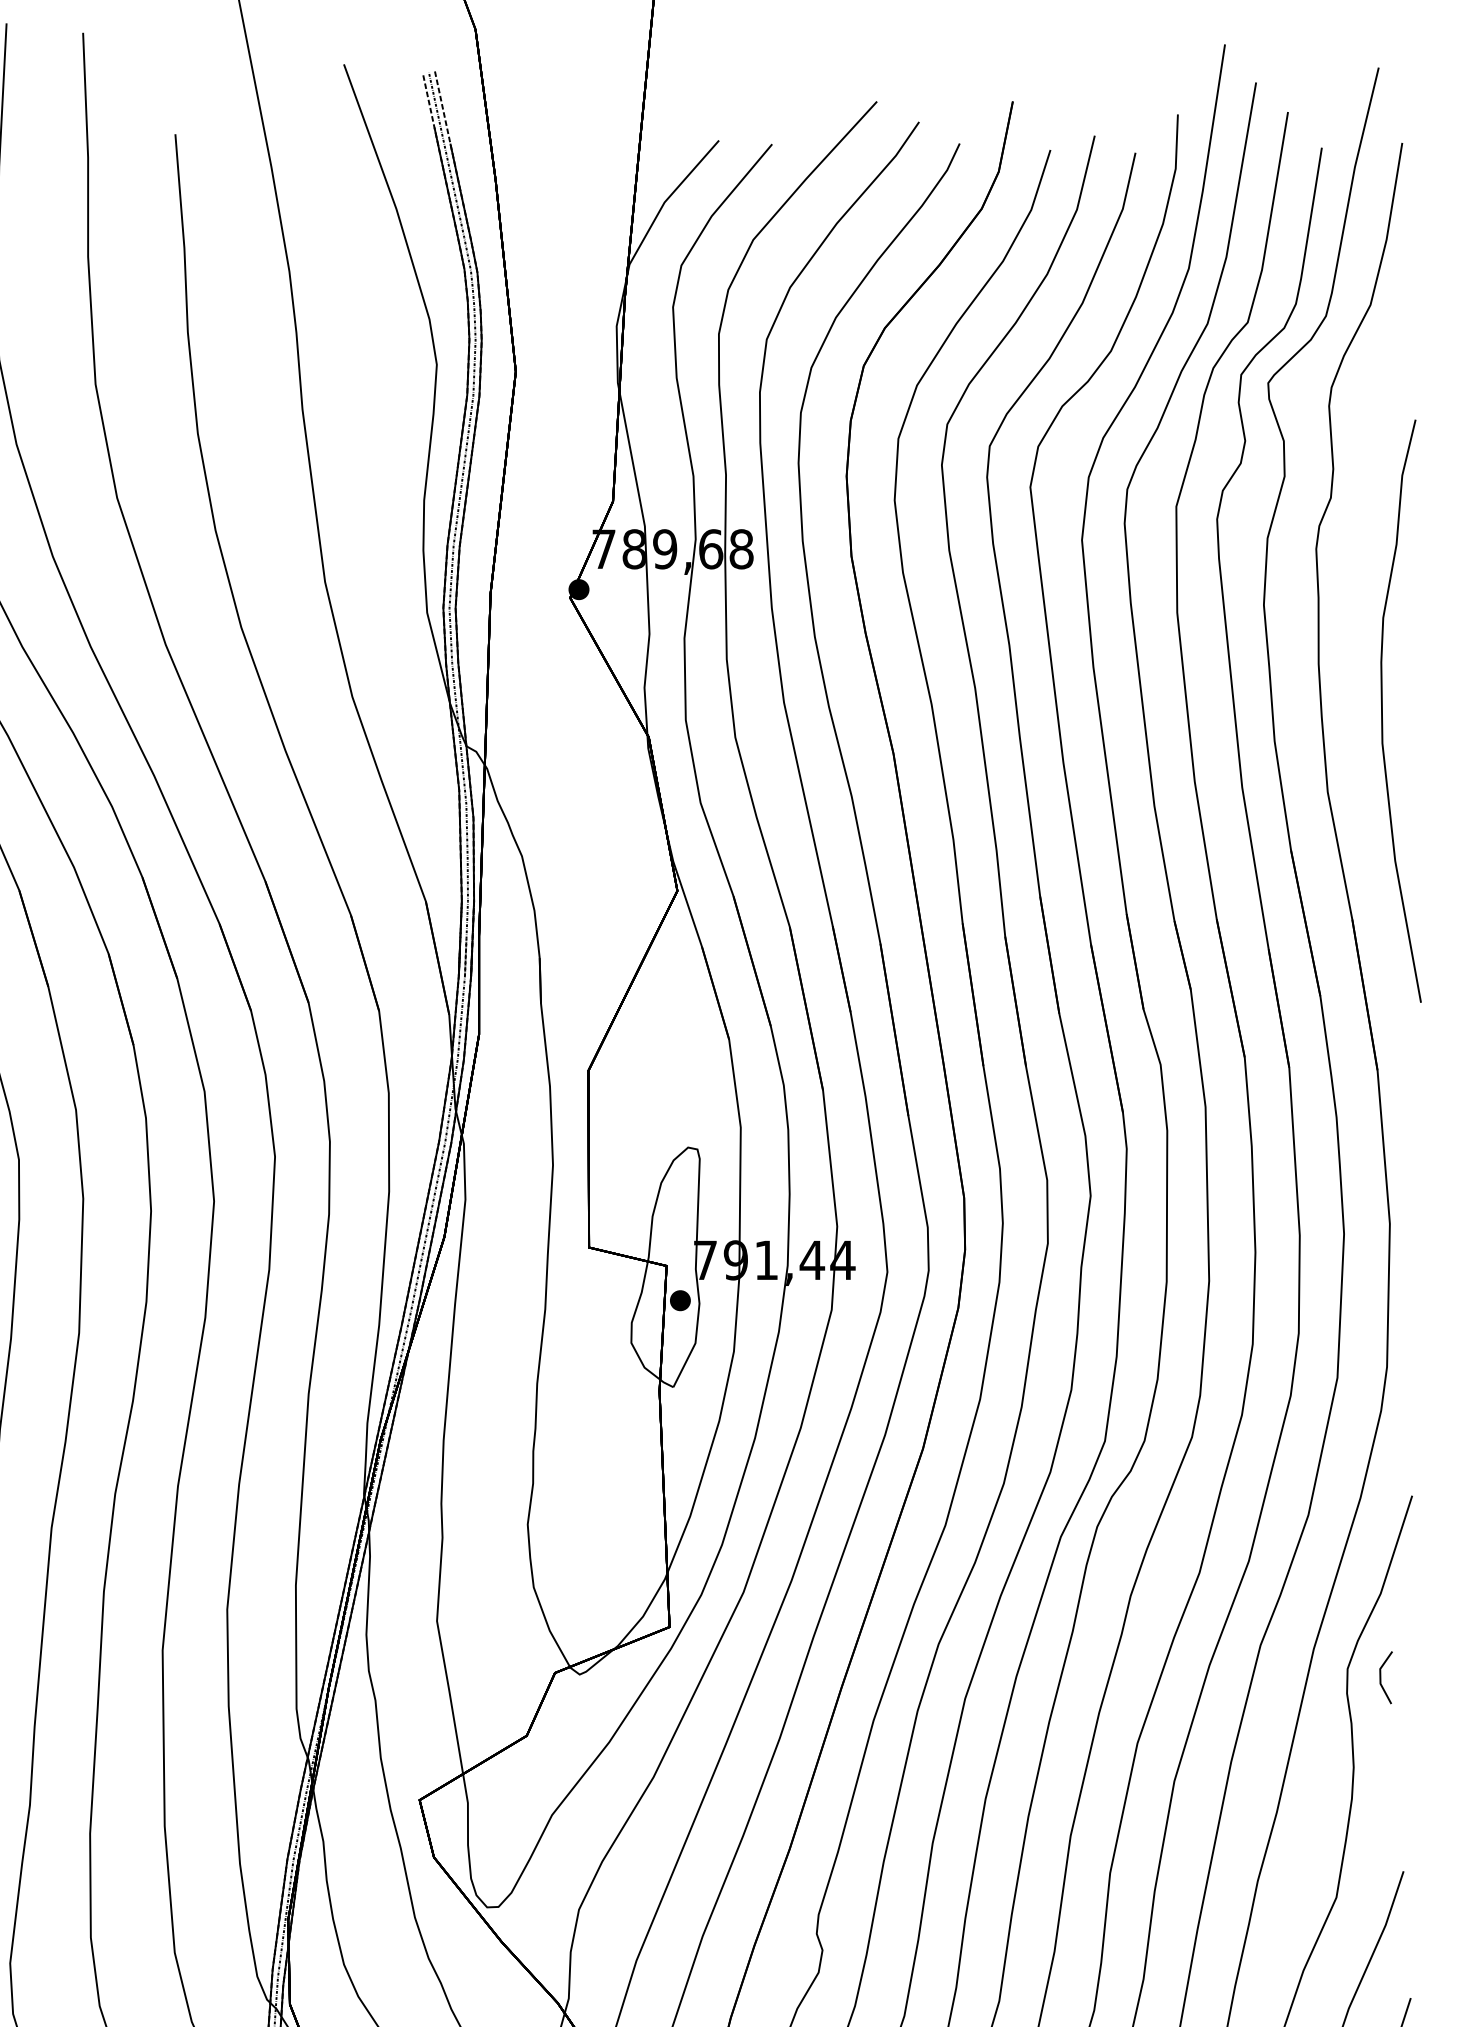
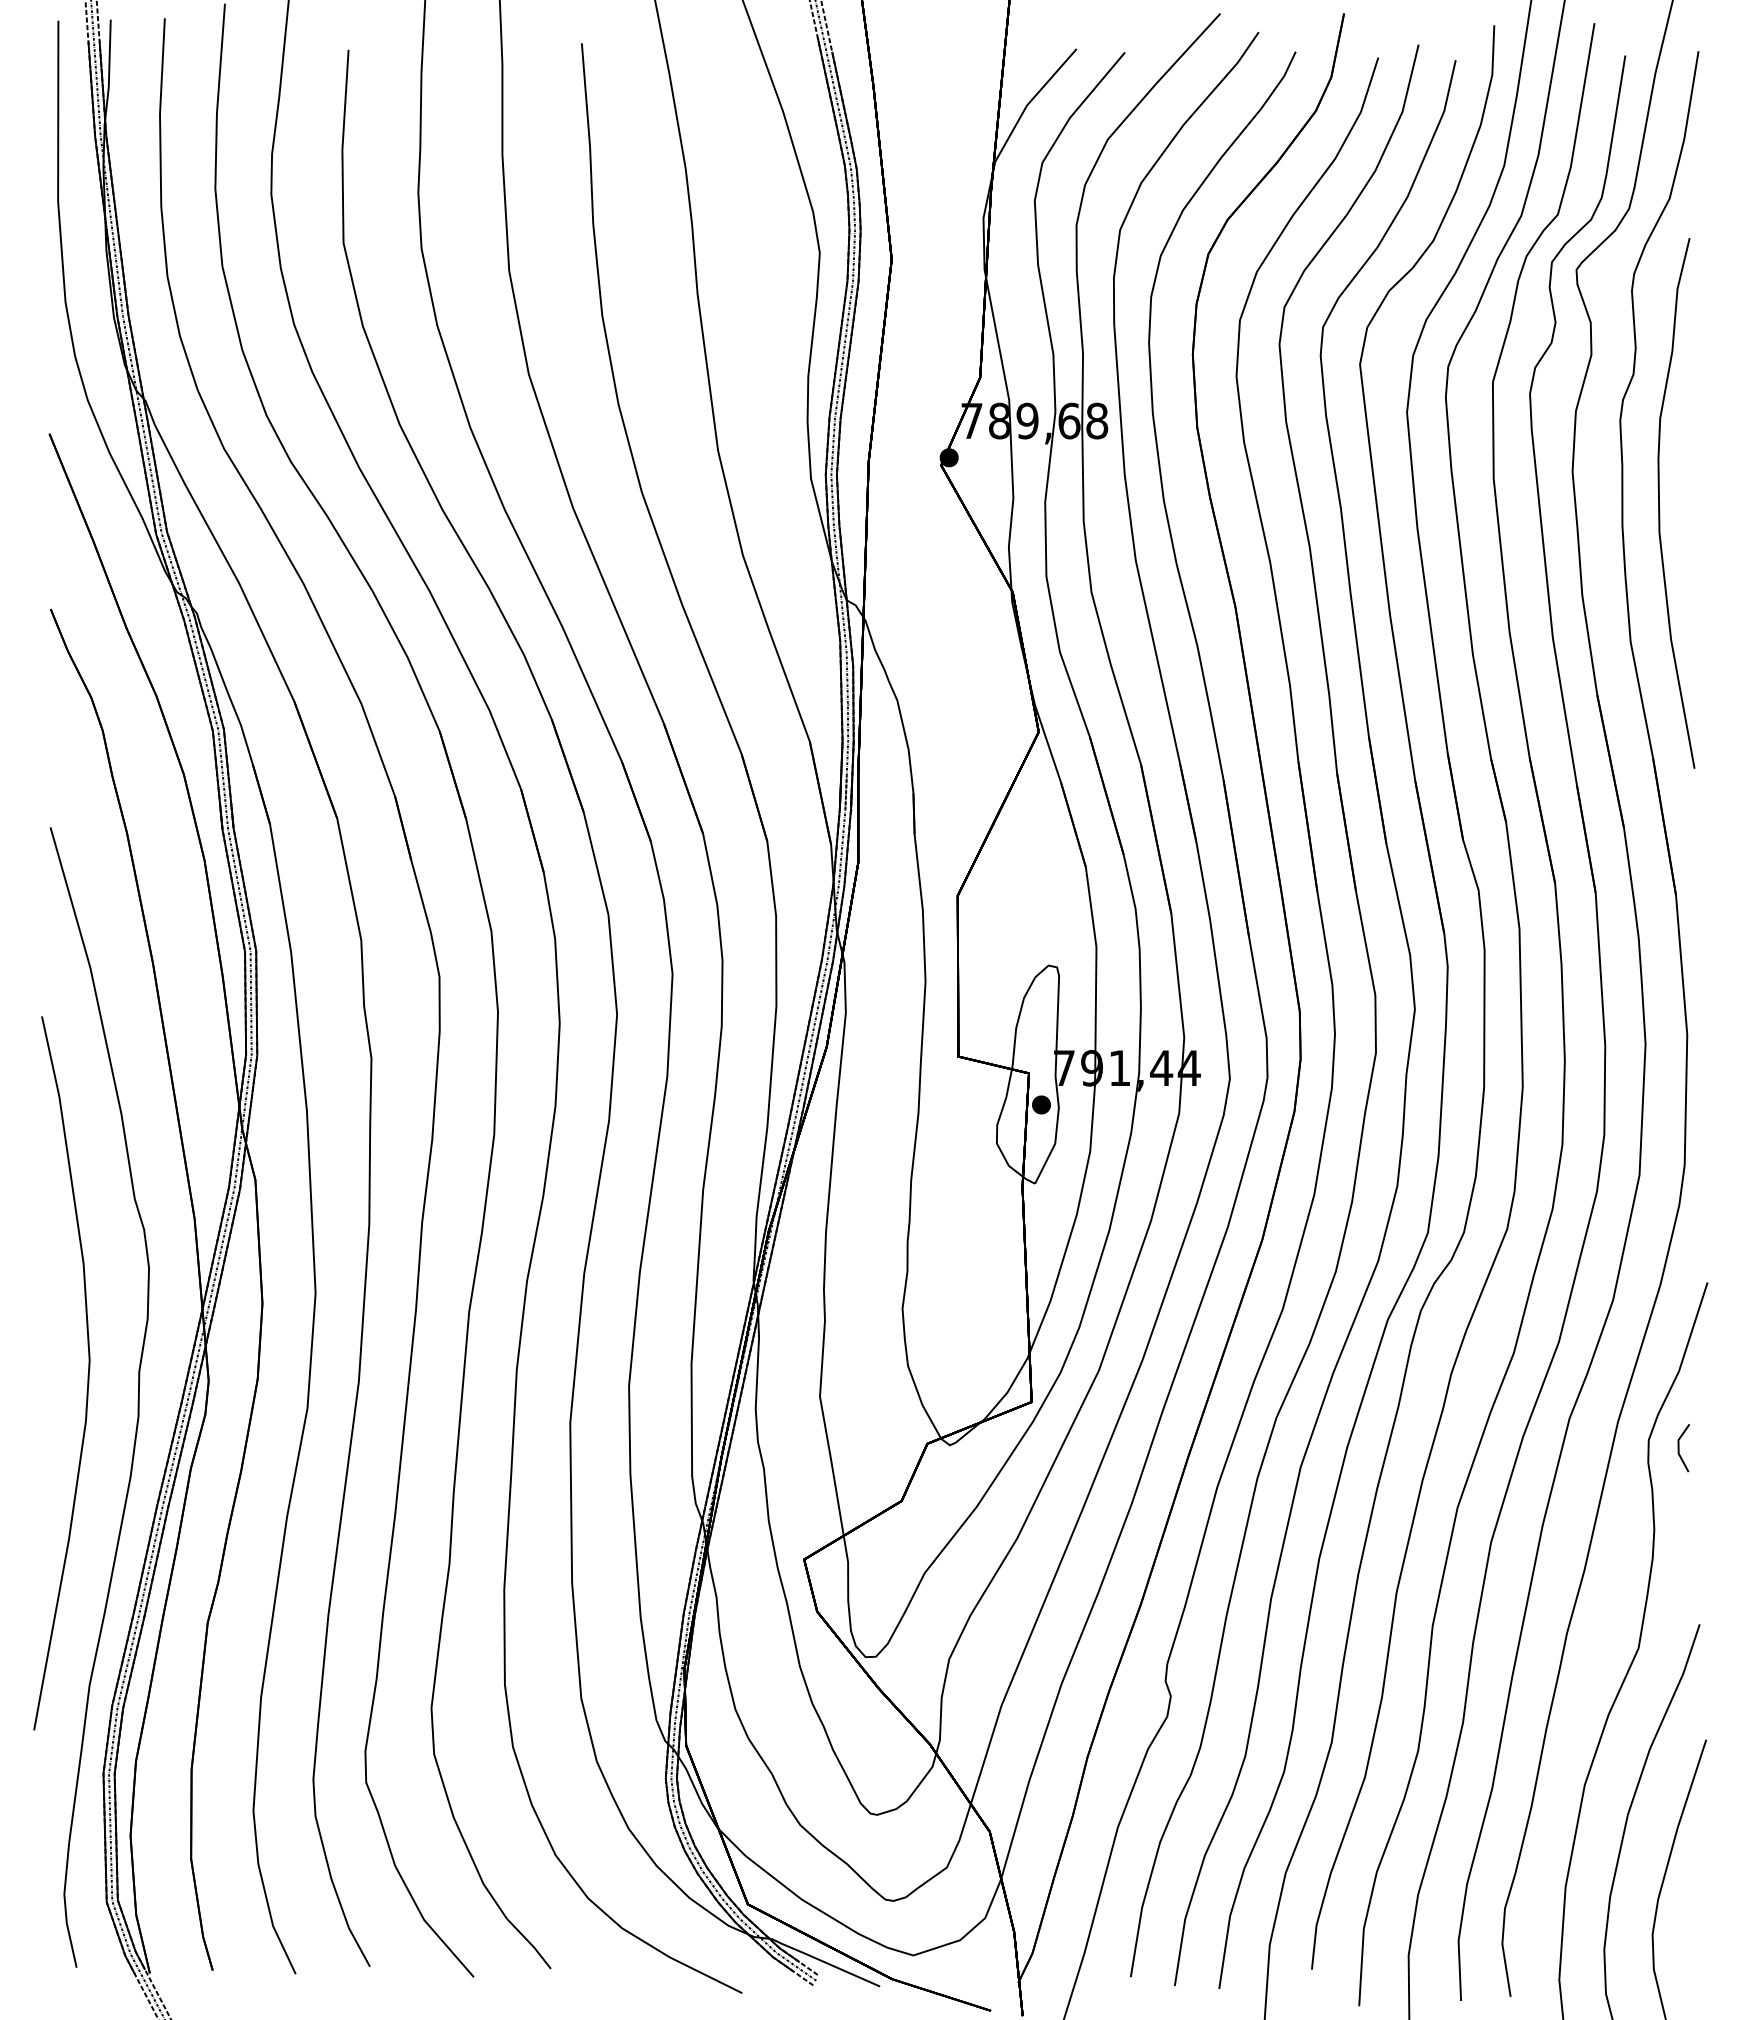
part: (1382, 711) -> (1659, 503), moved

